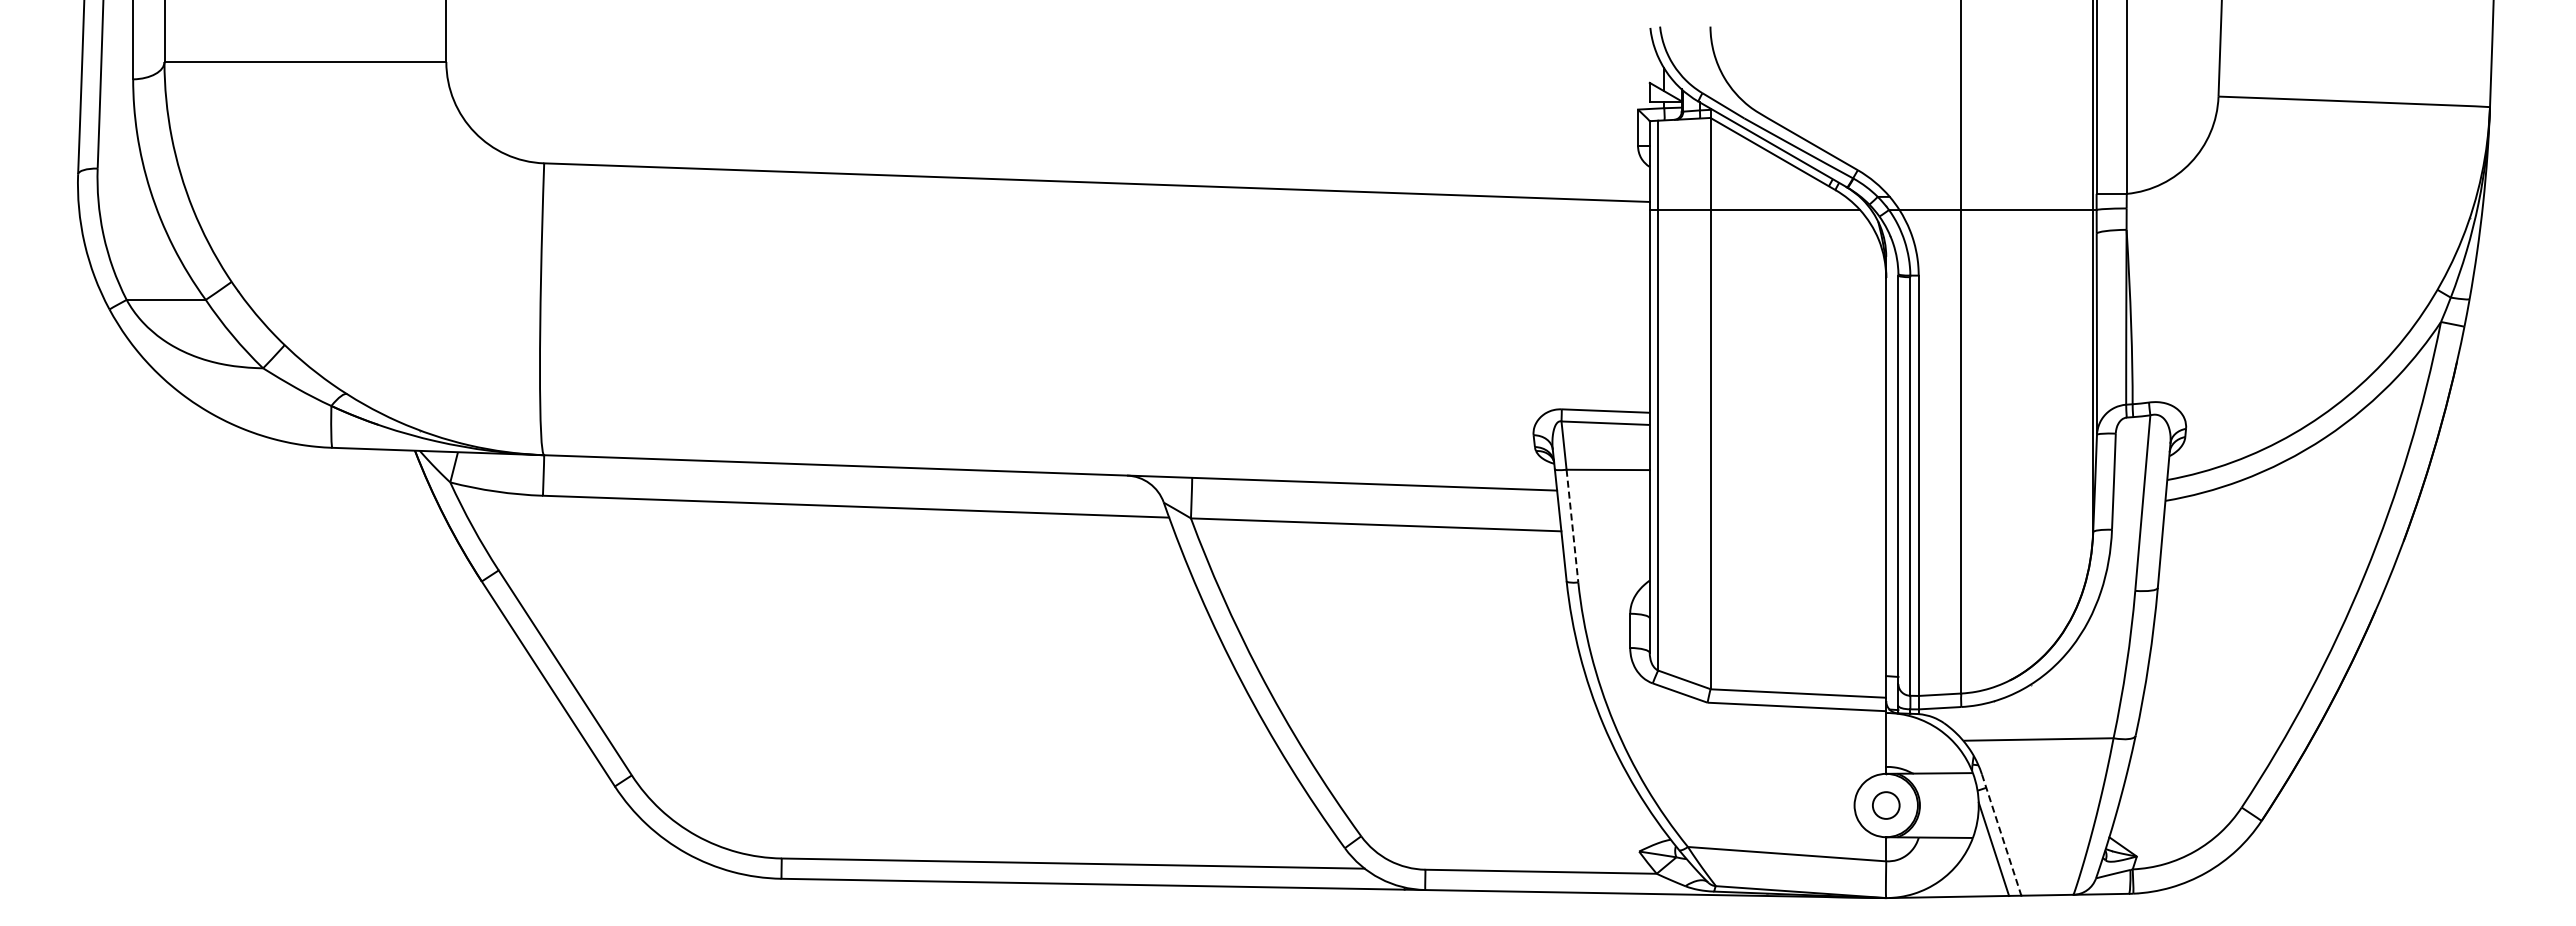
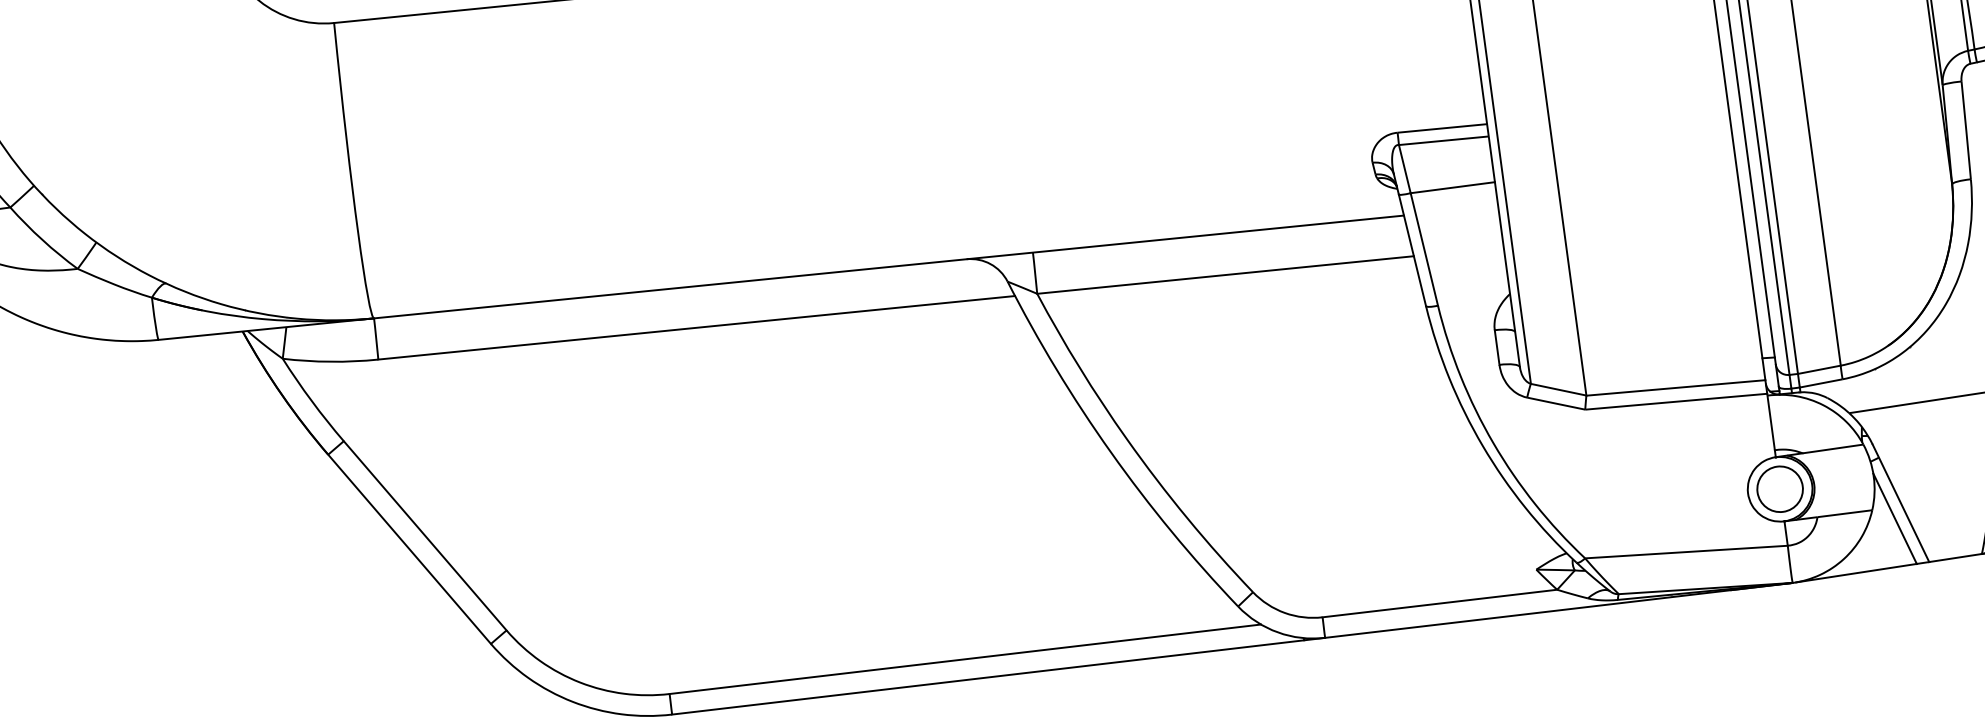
line: (1572, 526) -> (1424, 249), dashed -> solid
circle: (1885, 805) -> (1779, 489), size x1.67
line: (2001, 835) -> (1900, 503), dashed -> solid

